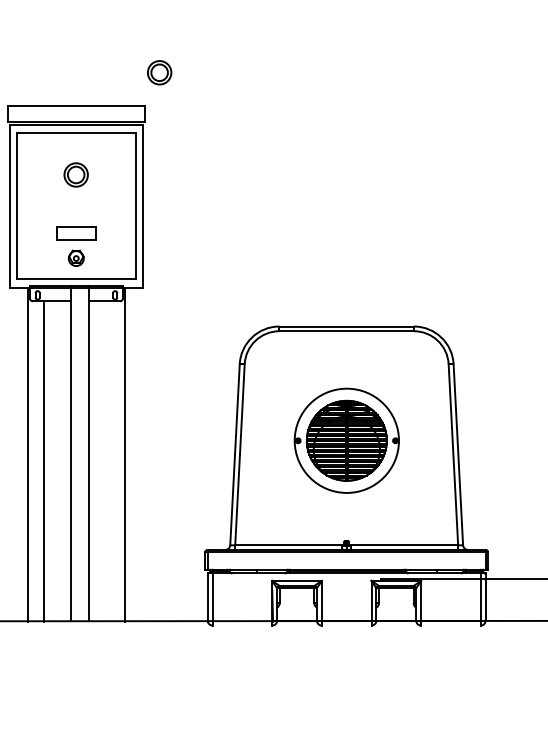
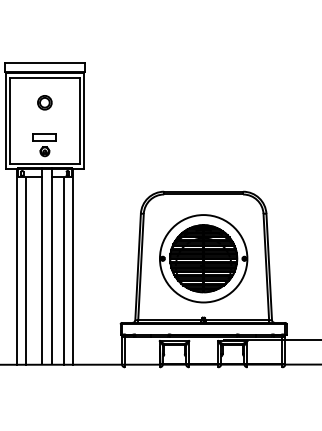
part: (159, 72) -> (93, 42), removed
part: (346, 440) -> (203, 258), size x1.43
line: (107, 462) -> (63, 271), added

